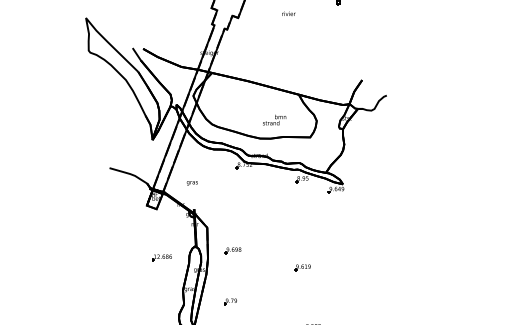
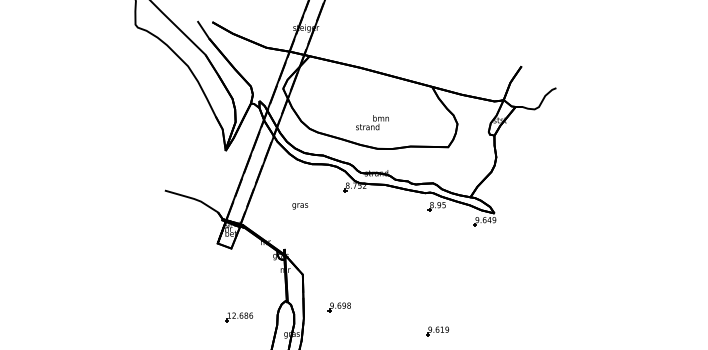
text: (274, 119) -> (372, 121), moved
text: (191, 183) -> (298, 206), moved

